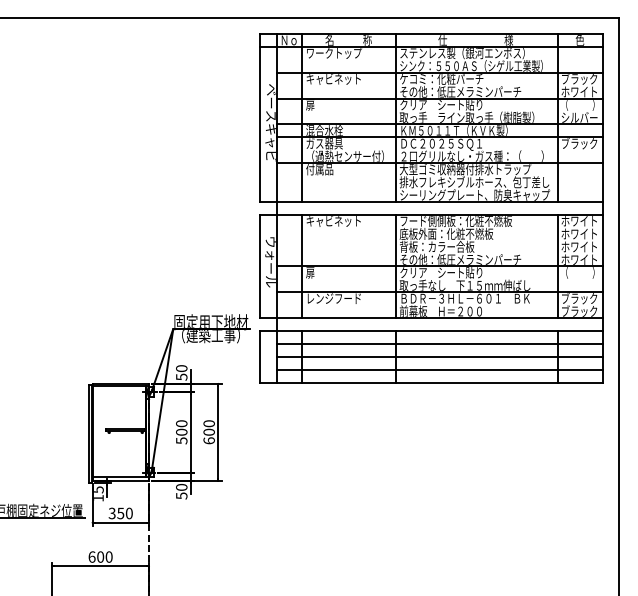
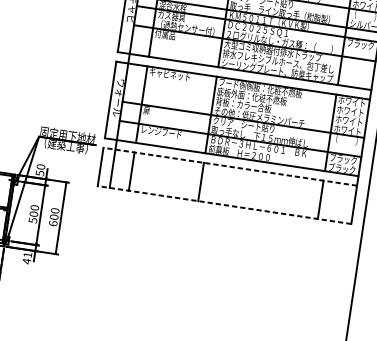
line: (431, 330) -> (230, 166), solid -> dashed
line: (439, 343) -> (234, 176), removed
line: (439, 356) -> (233, 186), removed
line: (439, 369) -> (231, 196), removed
line: (431, 382) -> (224, 204), solid -> dashed
text: (181, 491) -> (27, 258), 50 -> 41

